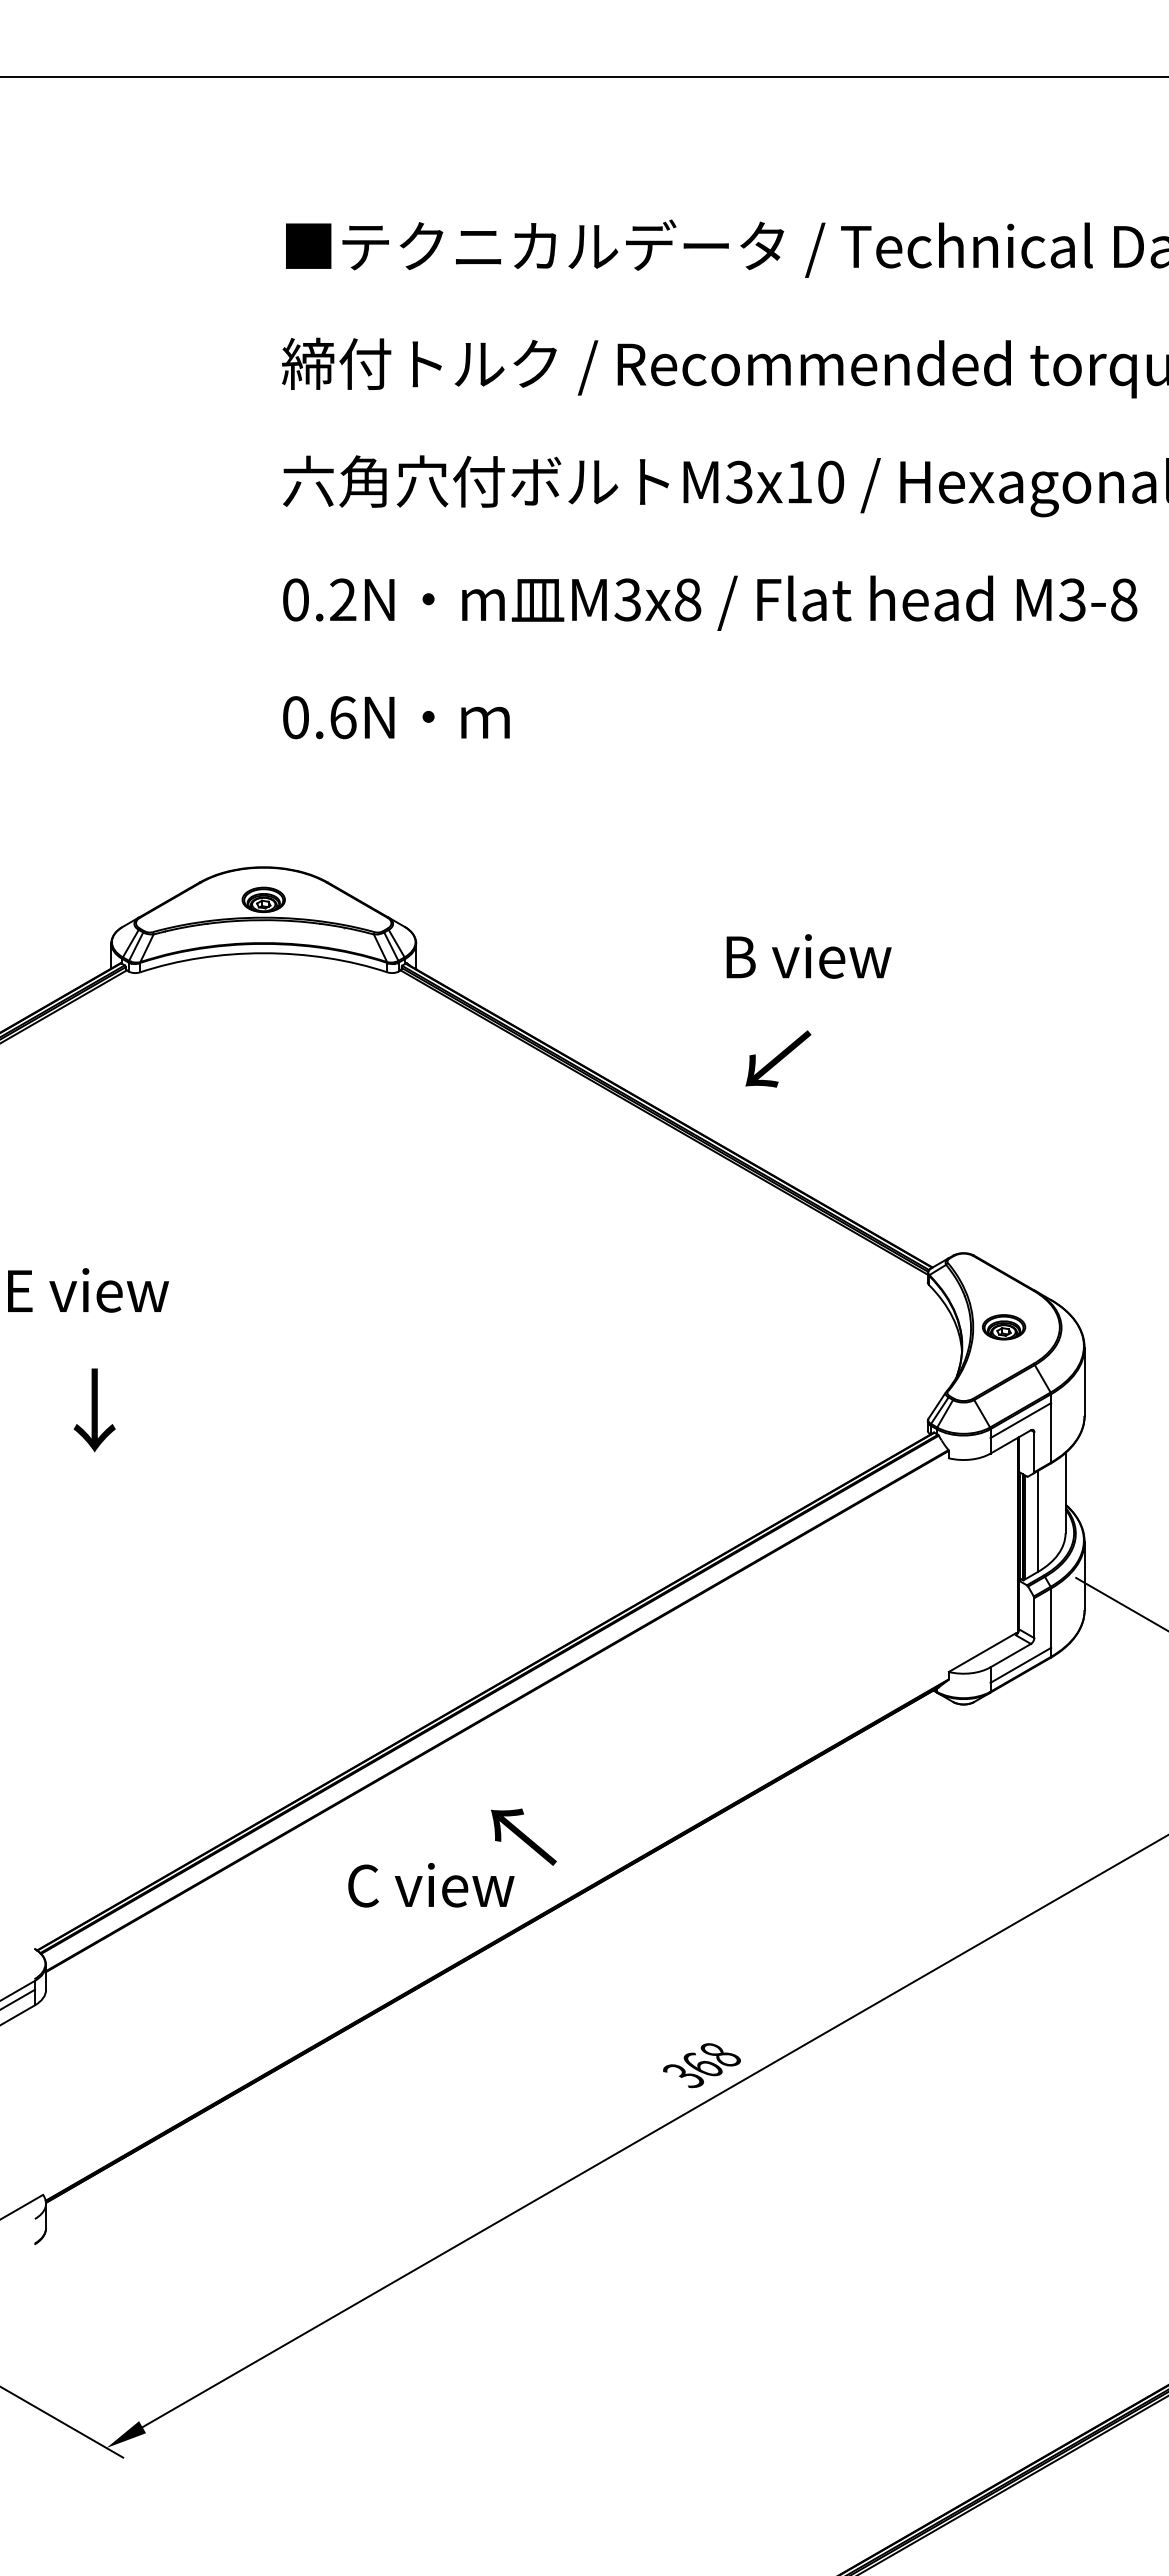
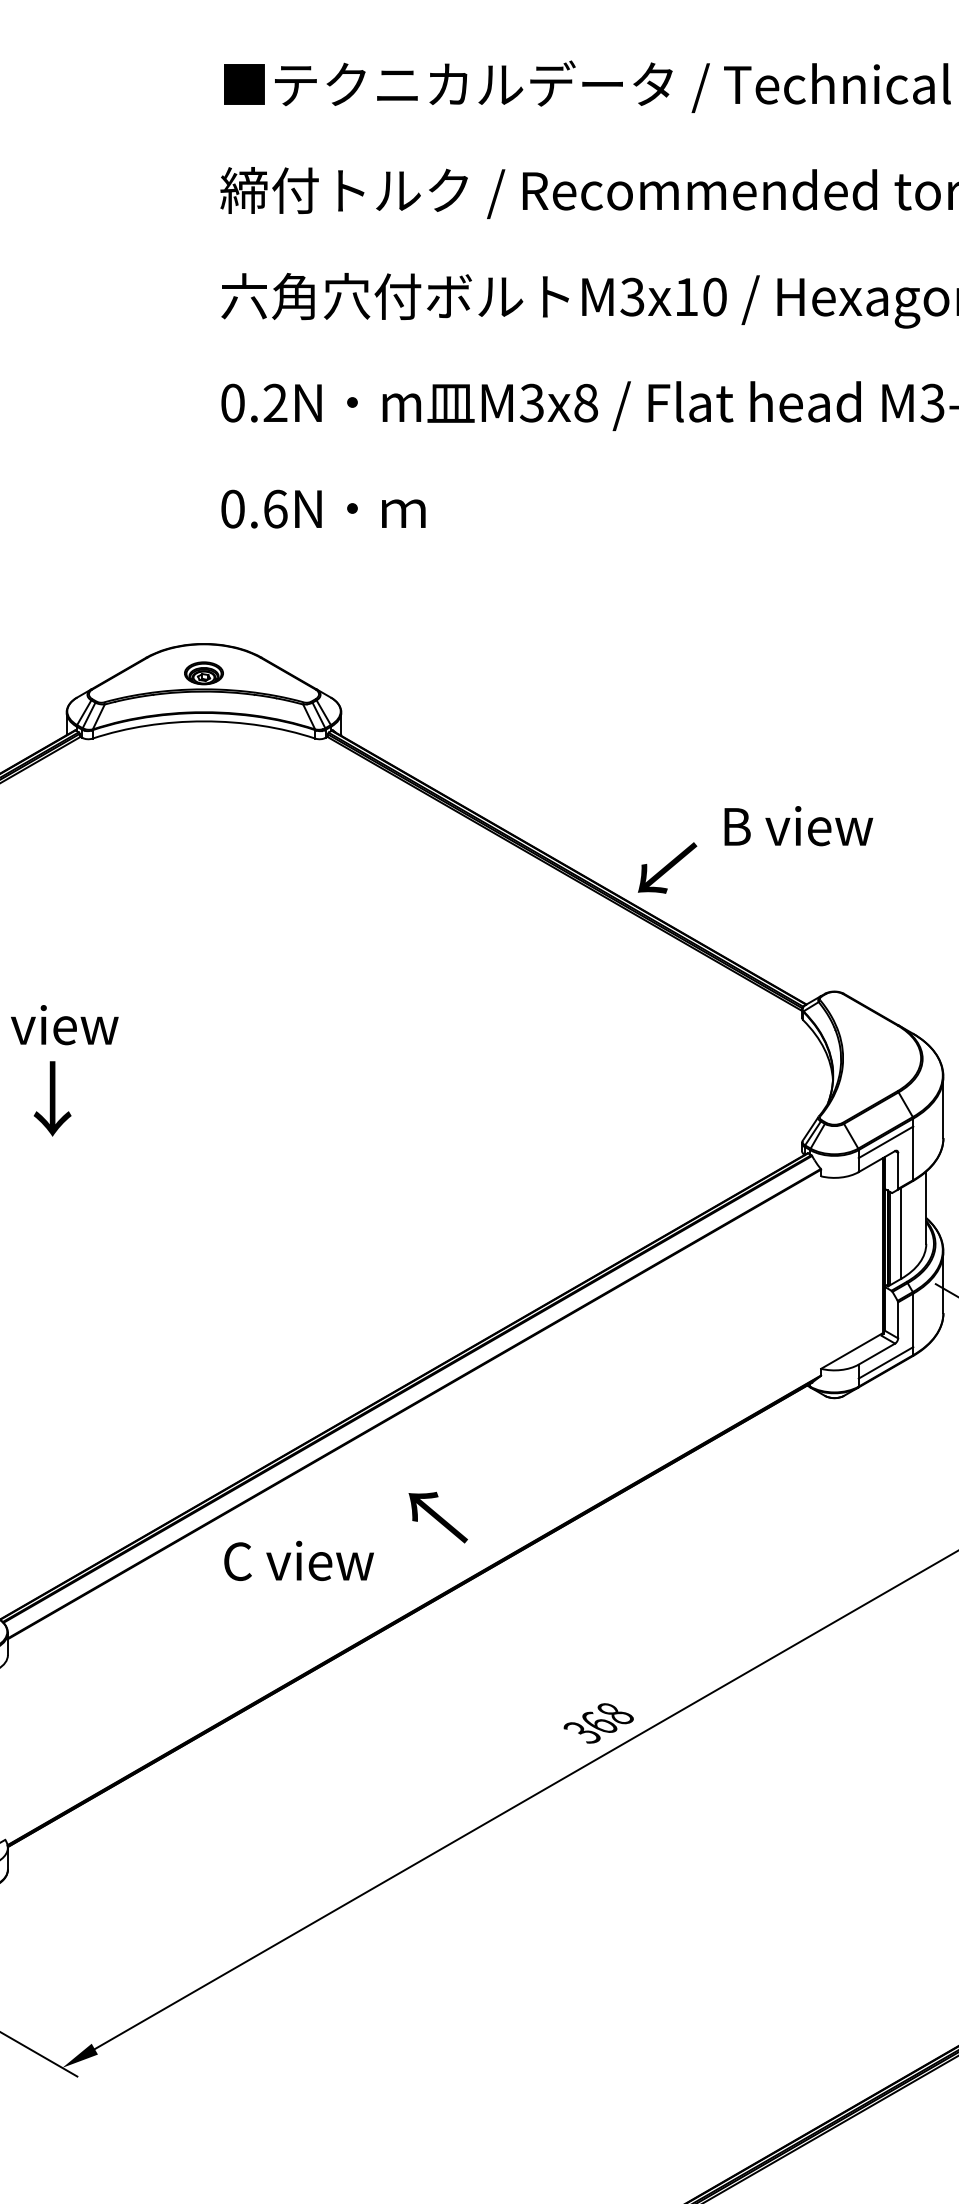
text: (808, 956) -> (798, 826), moved
text: (778, 1058) -> (667, 867), moved
part: (1004, 1327) -> (871, 1058), removed
text: (94, 1410) -> (52, 1099), moved
text: (431, 1885) -> (299, 1561), moved

